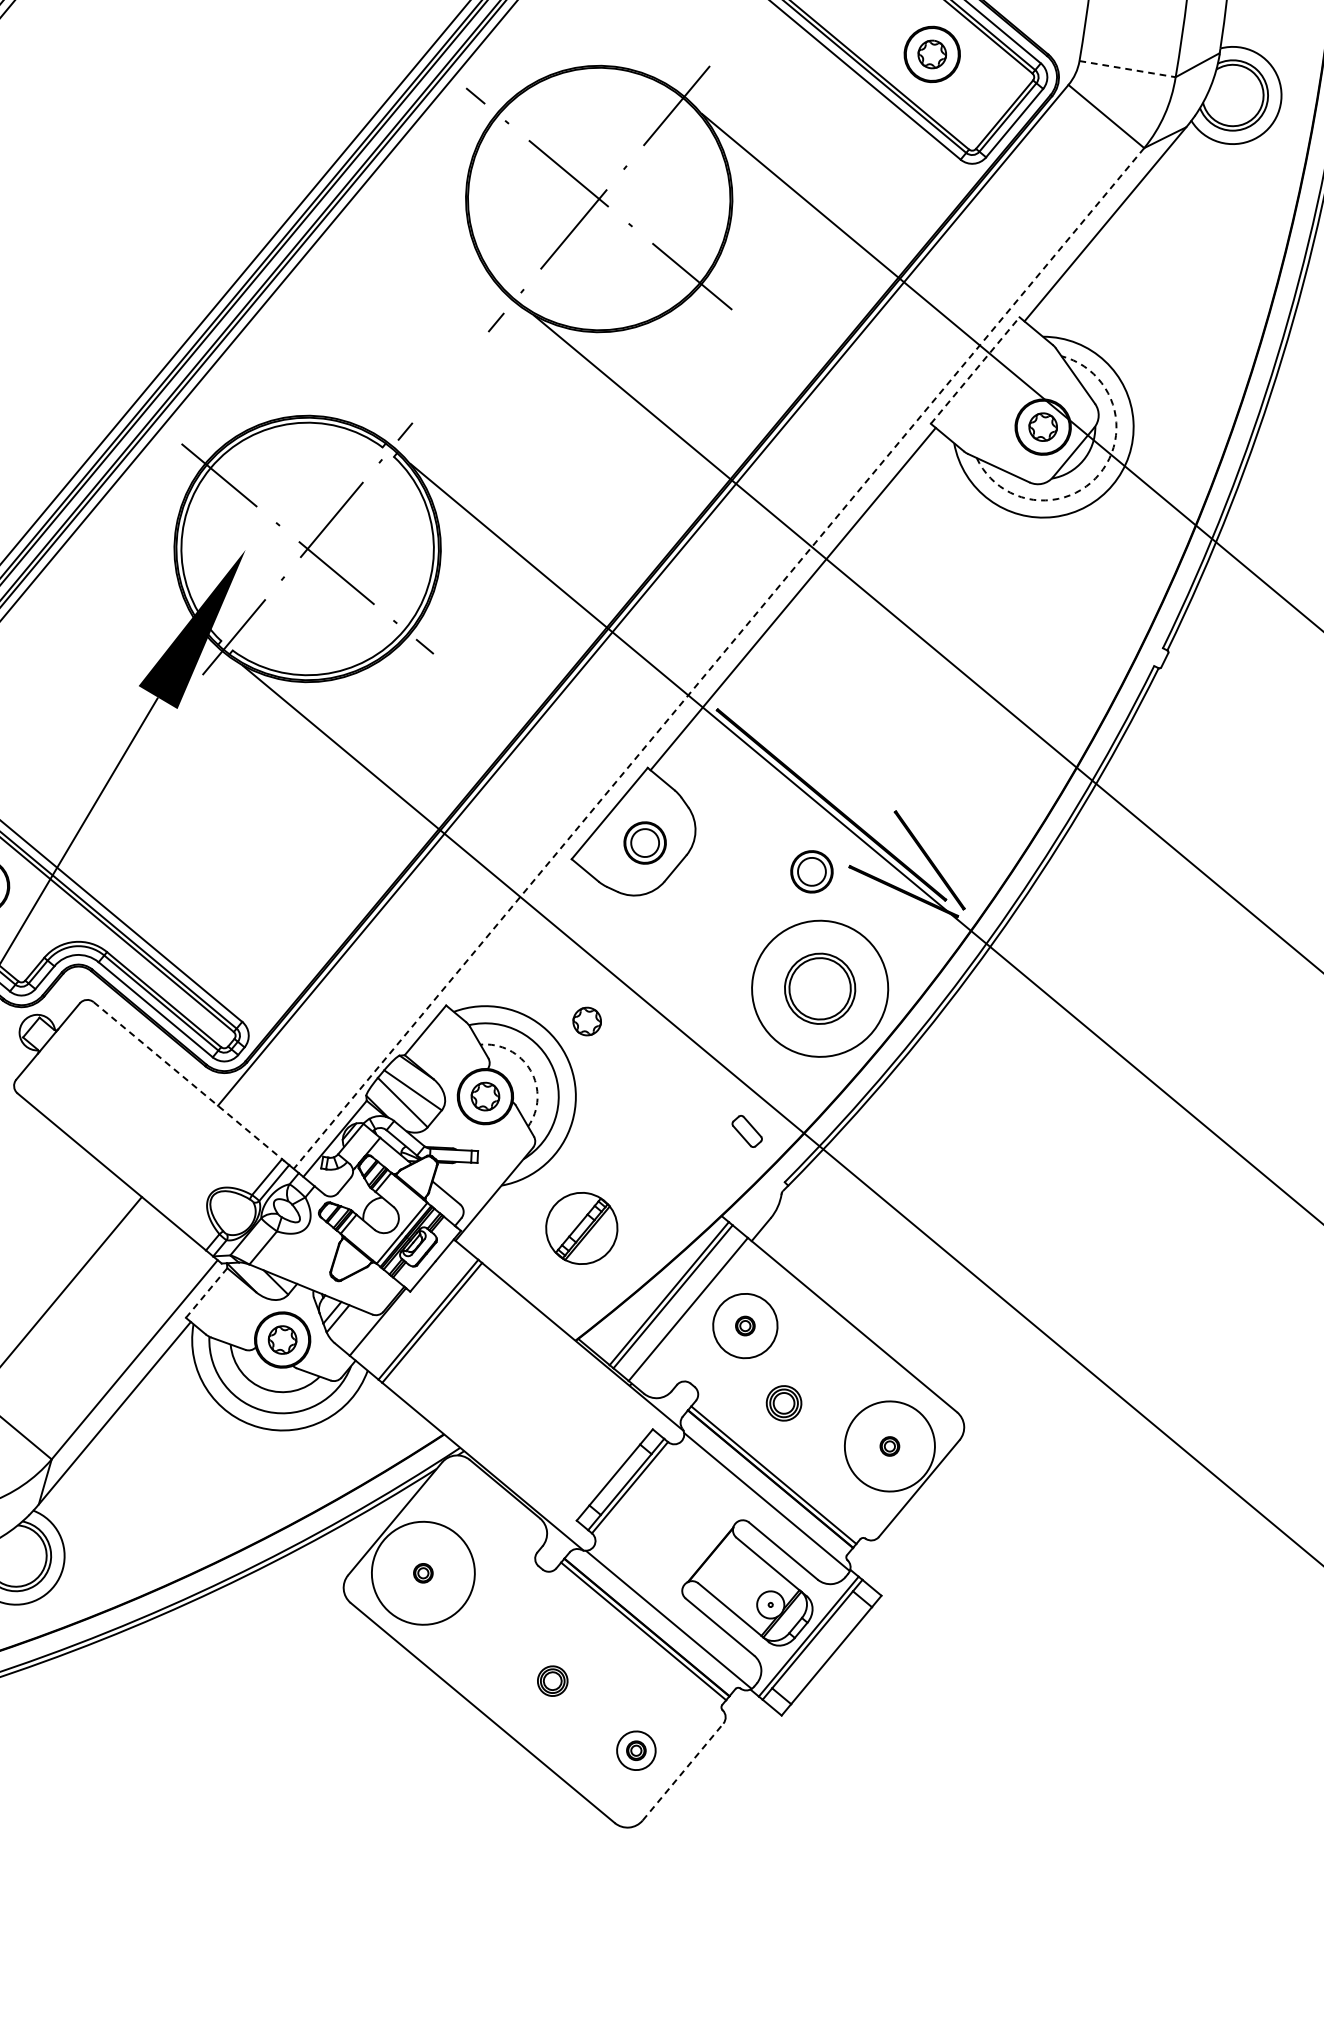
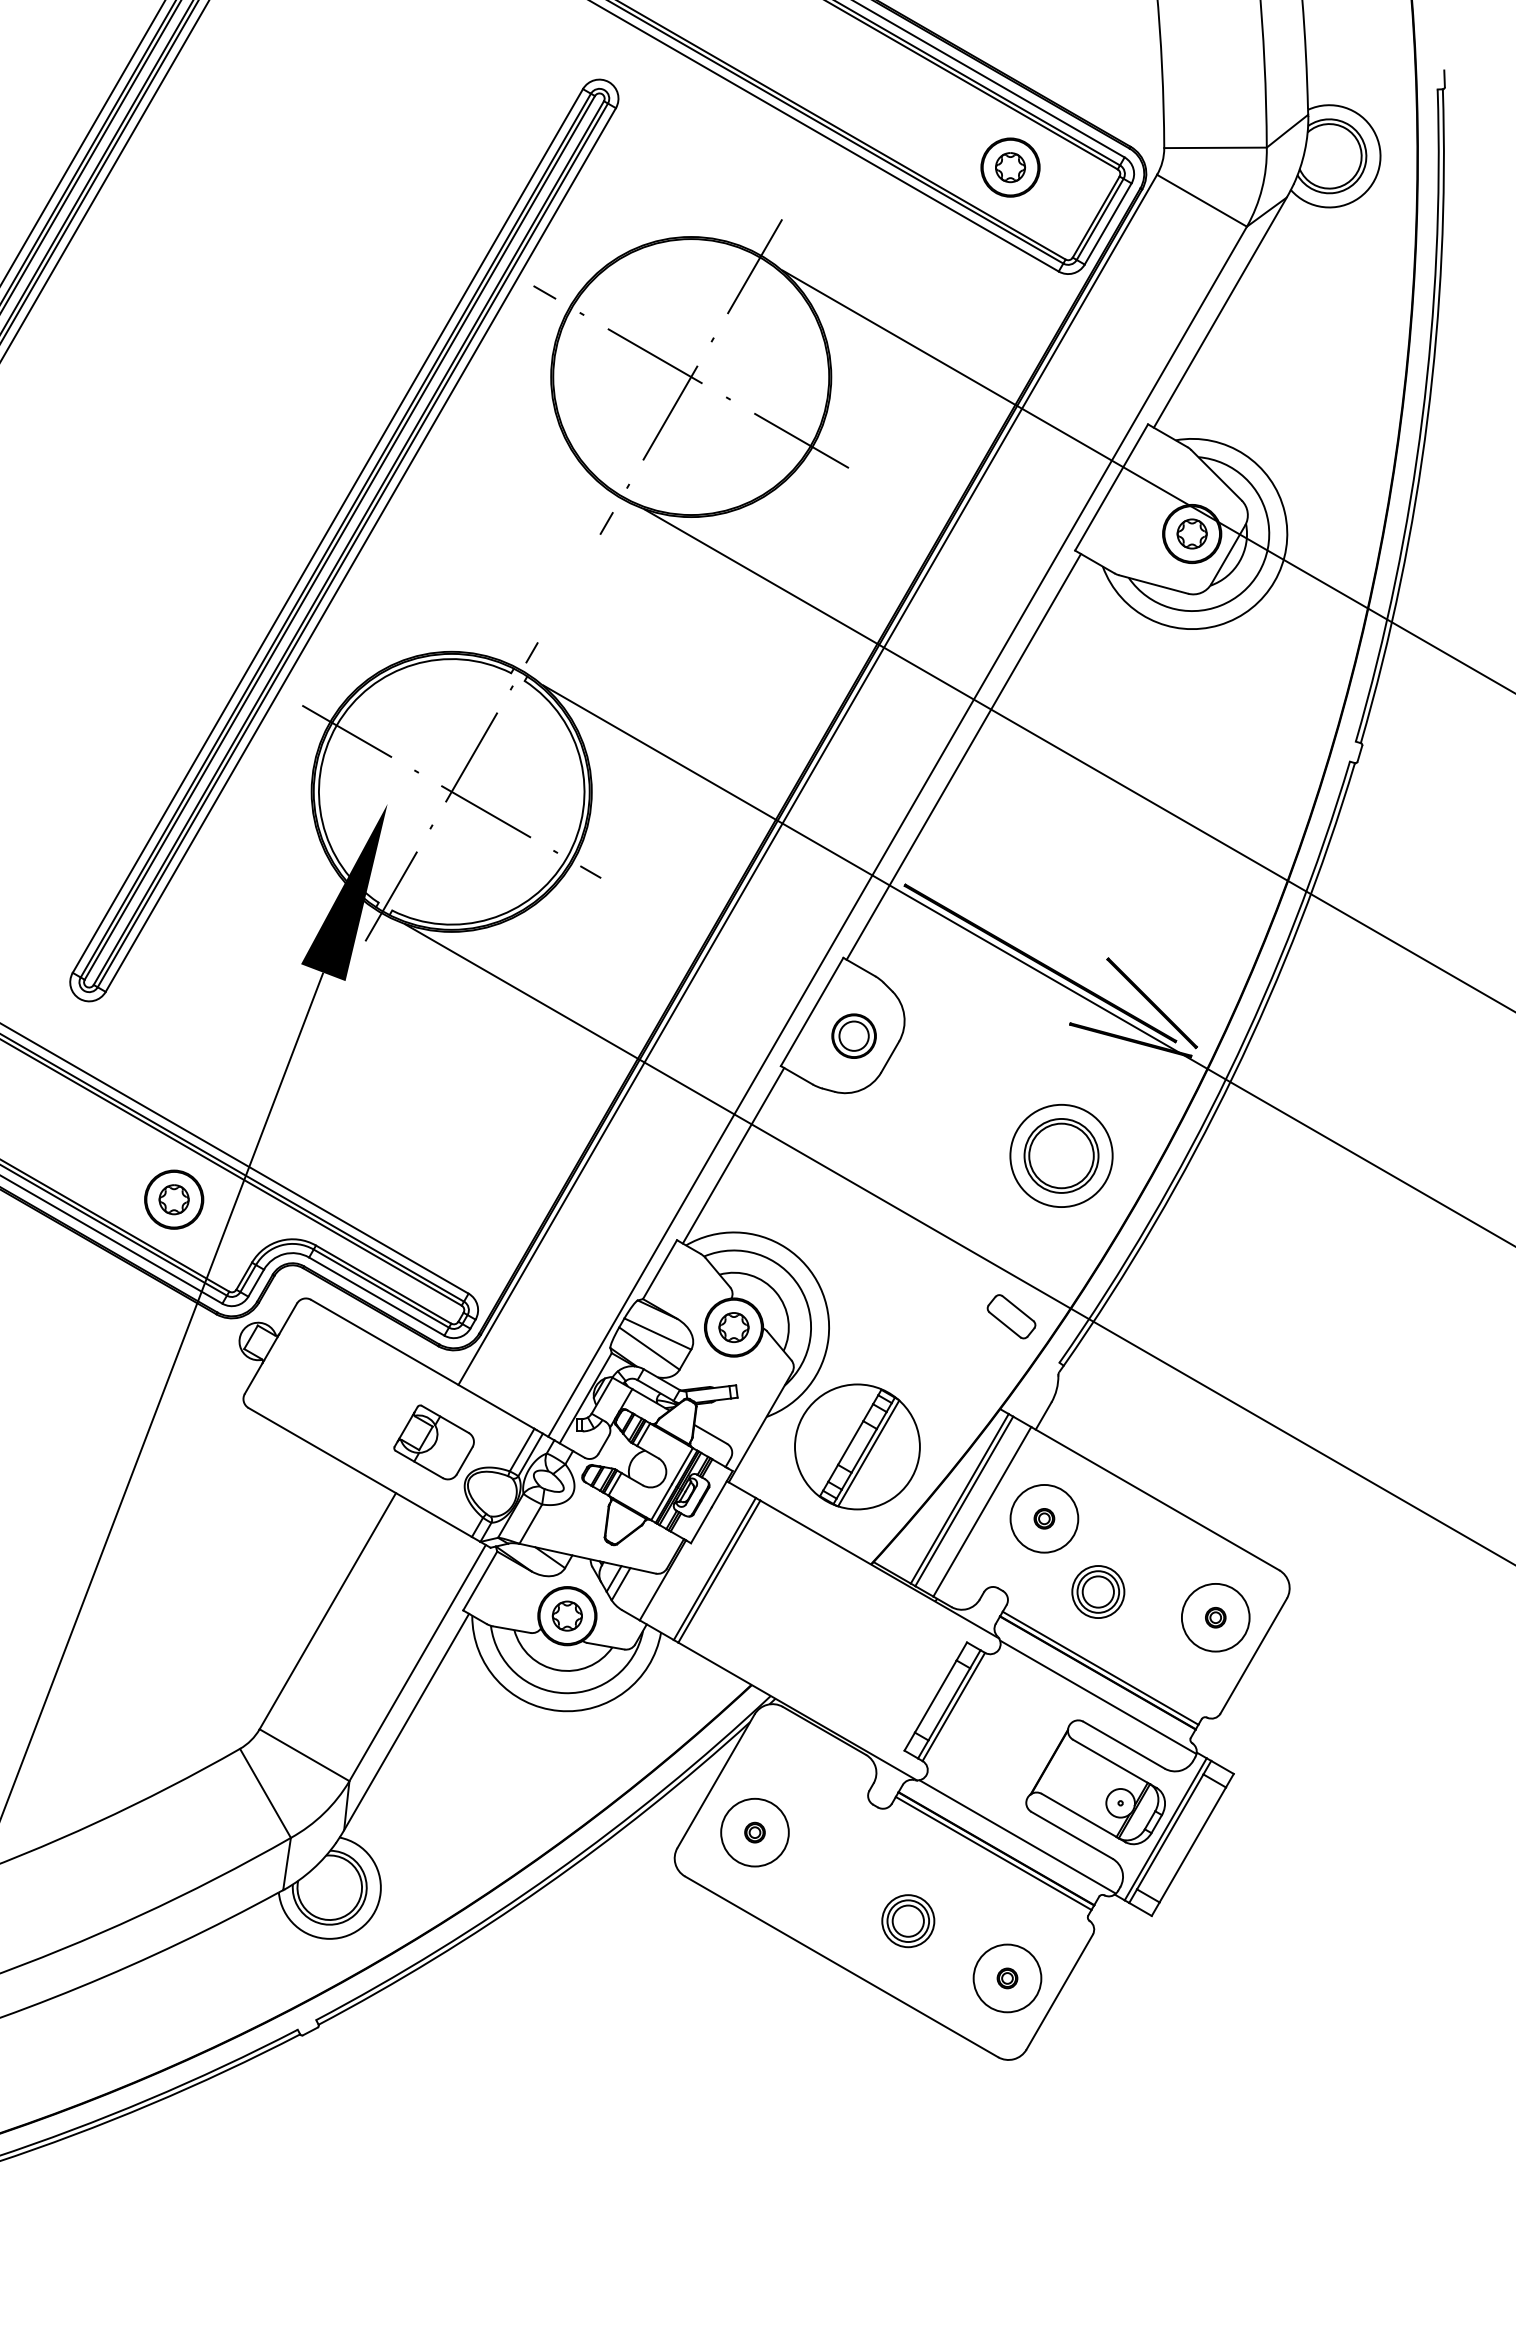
line: (1128, 68) -> (1216, 147), dashed -> solid
line: (975, 370) -> (1111, 487), dashed -> solid
arc: (1099, 473) -> (1258, 572), dashed -> solid
line: (718, 658) -> (897, 831), dashed -> solid
part: (811, 871) -> (1031, 1035), removed
line: (512, 935) -> (733, 1155), added
circle: (820, 988) -> (1061, 1155), size x0.71
part: (586, 1021) -> (825, 1231), removed
arc: (530, 1070) -> (776, 1292), dashed -> solid
line: (187, 1080) -> (422, 1364), dashed -> solid
part: (747, 1131) -> (1011, 1316), size x1.43
part: (185, 1155) -> (433, 1442), added
part: (581, 1228) -> (857, 1446), size x1.67
line: (206, 1293) -> (480, 1581), dashed -> solid
part: (784, 1402) -> (1098, 1591), size x1.43
circle: (889, 1446) -> (1215, 1617), size x0.71
circle: (422, 1573) -> (754, 1832), size x0.62
part: (552, 1681) -> (908, 1921), size x1.67
circle: (636, 1750) -> (1007, 1978), size x1.67
line: (682, 1771) -> (1059, 1991), dashed -> solid

